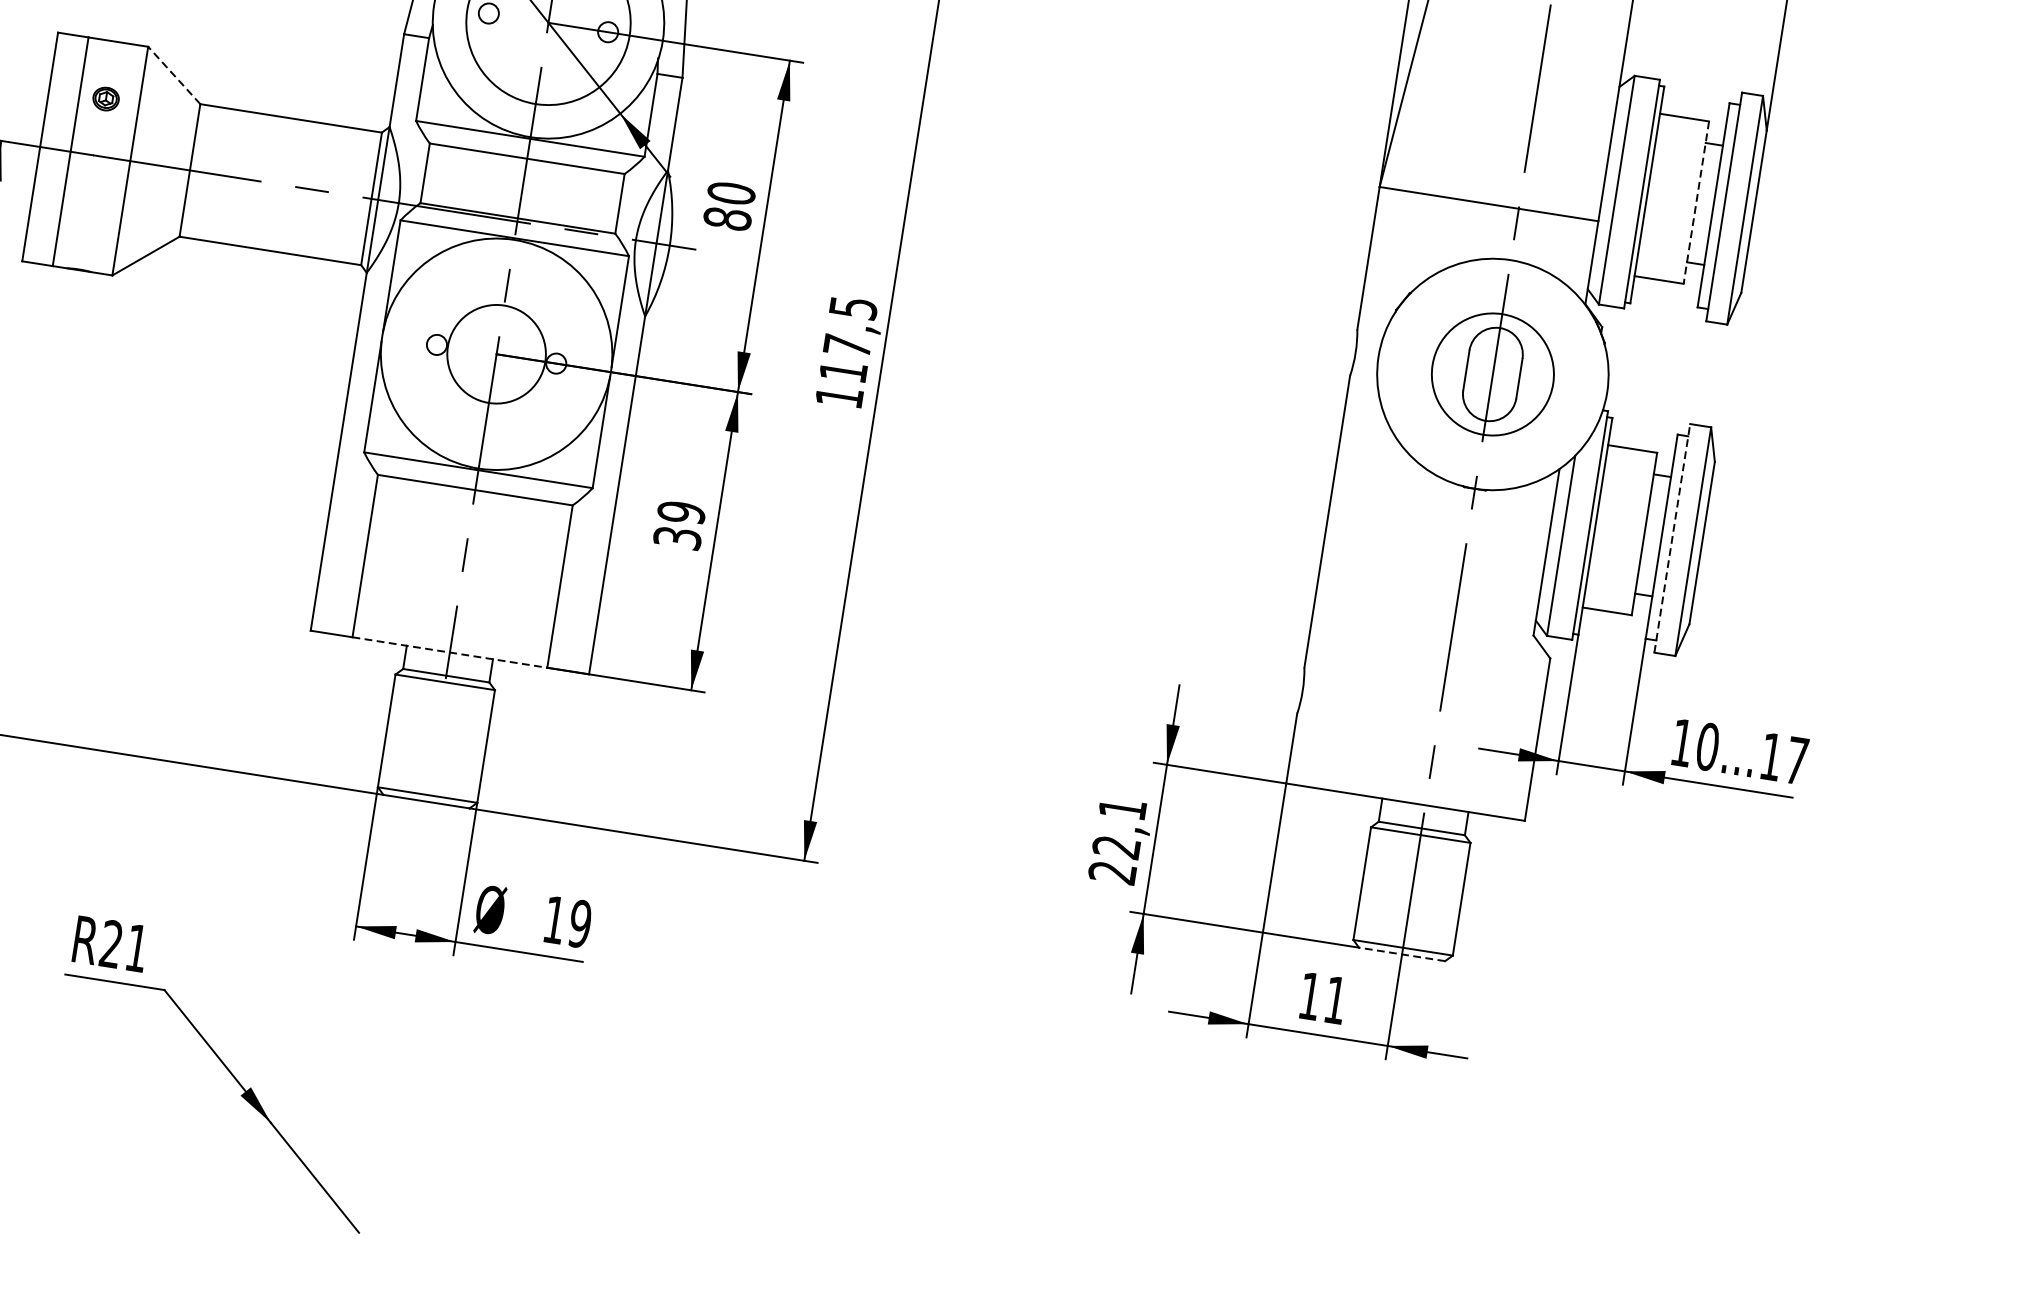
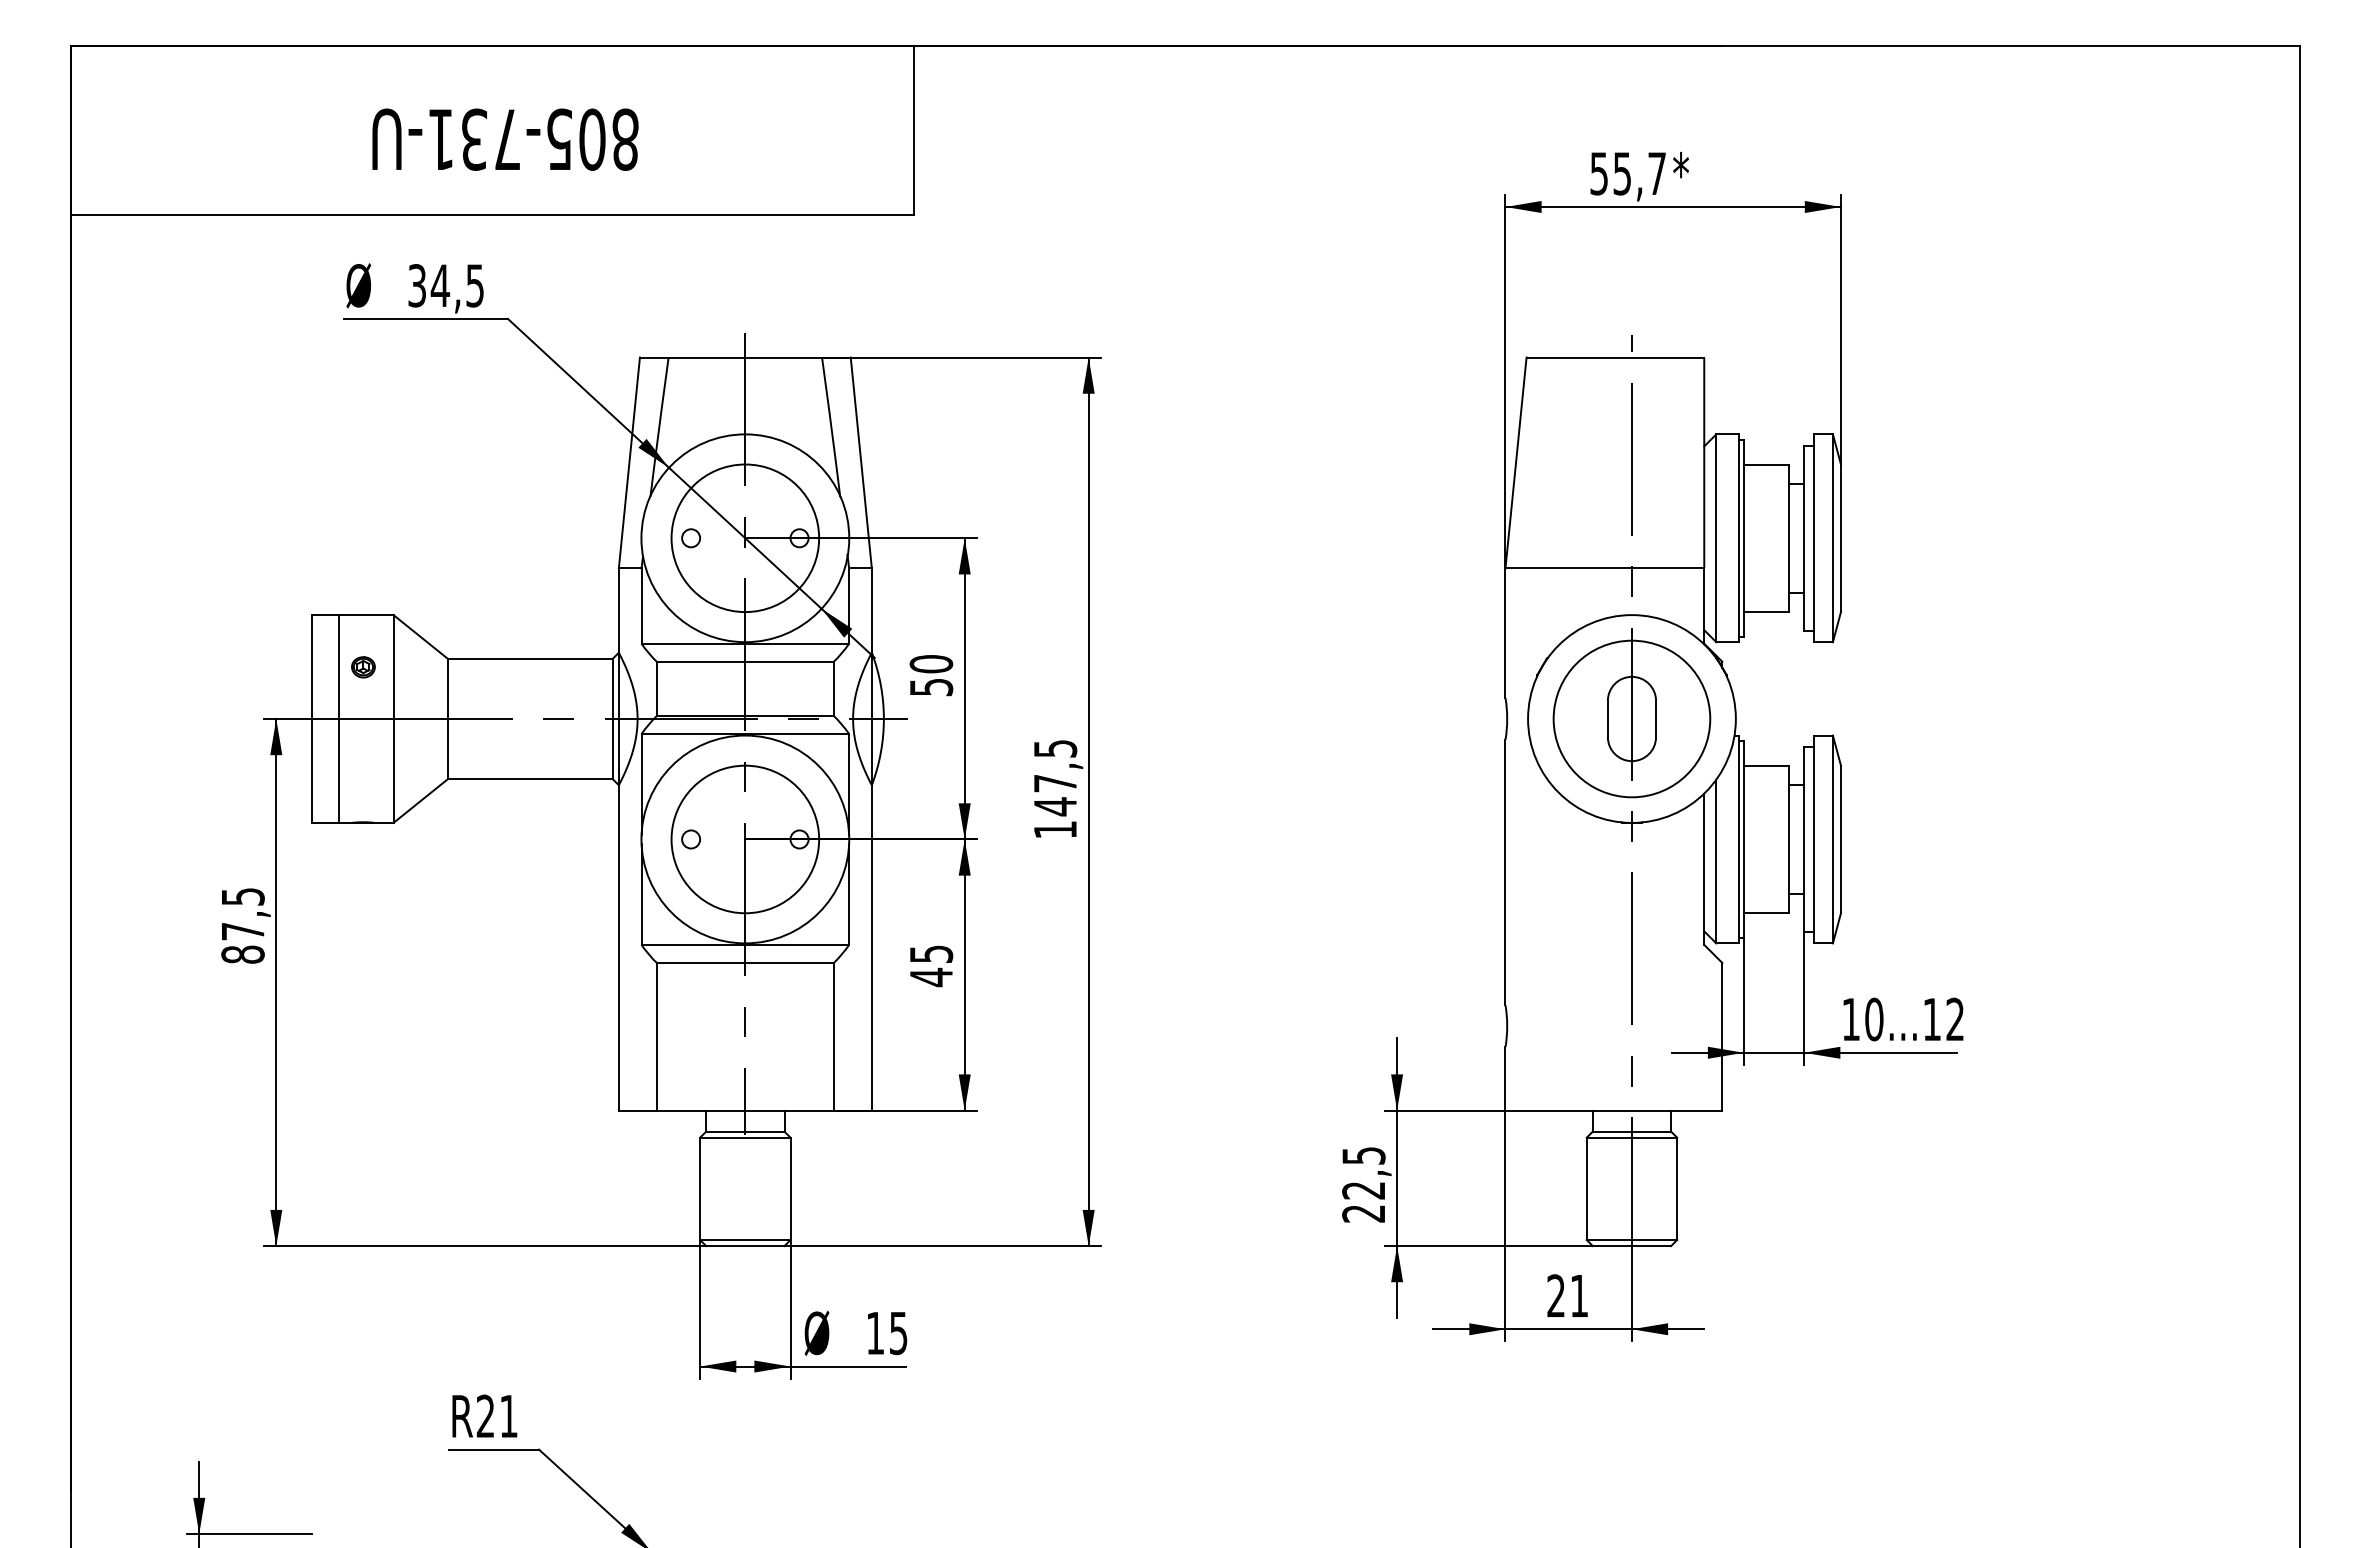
line: (174, 74) -> (420, 636), dashed -> solid
line: (1696, 202) -> (1788, 538), dashed -> solid
text: (727, 219) -> (931, 687), 80 -> 50
circle: (496, 354) -> (745, 839), size x1.67
text: (843, 371) -> (1055, 806), 117,5 -> 147,5
circle: (1492, 373) -> (1631, 718), size x1.43
text: (679, 526) -> (931, 966), 39 -> 45
line: (1671, 538) -> (1813, 839), dashed -> solid
line: (450, 652) -> (745, 1110), dashed -> solid
text: (1796, 759) -> (1954, 1018), 10...17 -> 10...12
text: (1122, 808) -> (1363, 1155), 22,1 -> 22,5
text: (580, 923) -> (898, 1332), 19 -> 15
line: (1401, 954) -> (1631, 1246), dashed -> solid
text: (1309, 995) -> (1555, 1295), 11 -> 21

